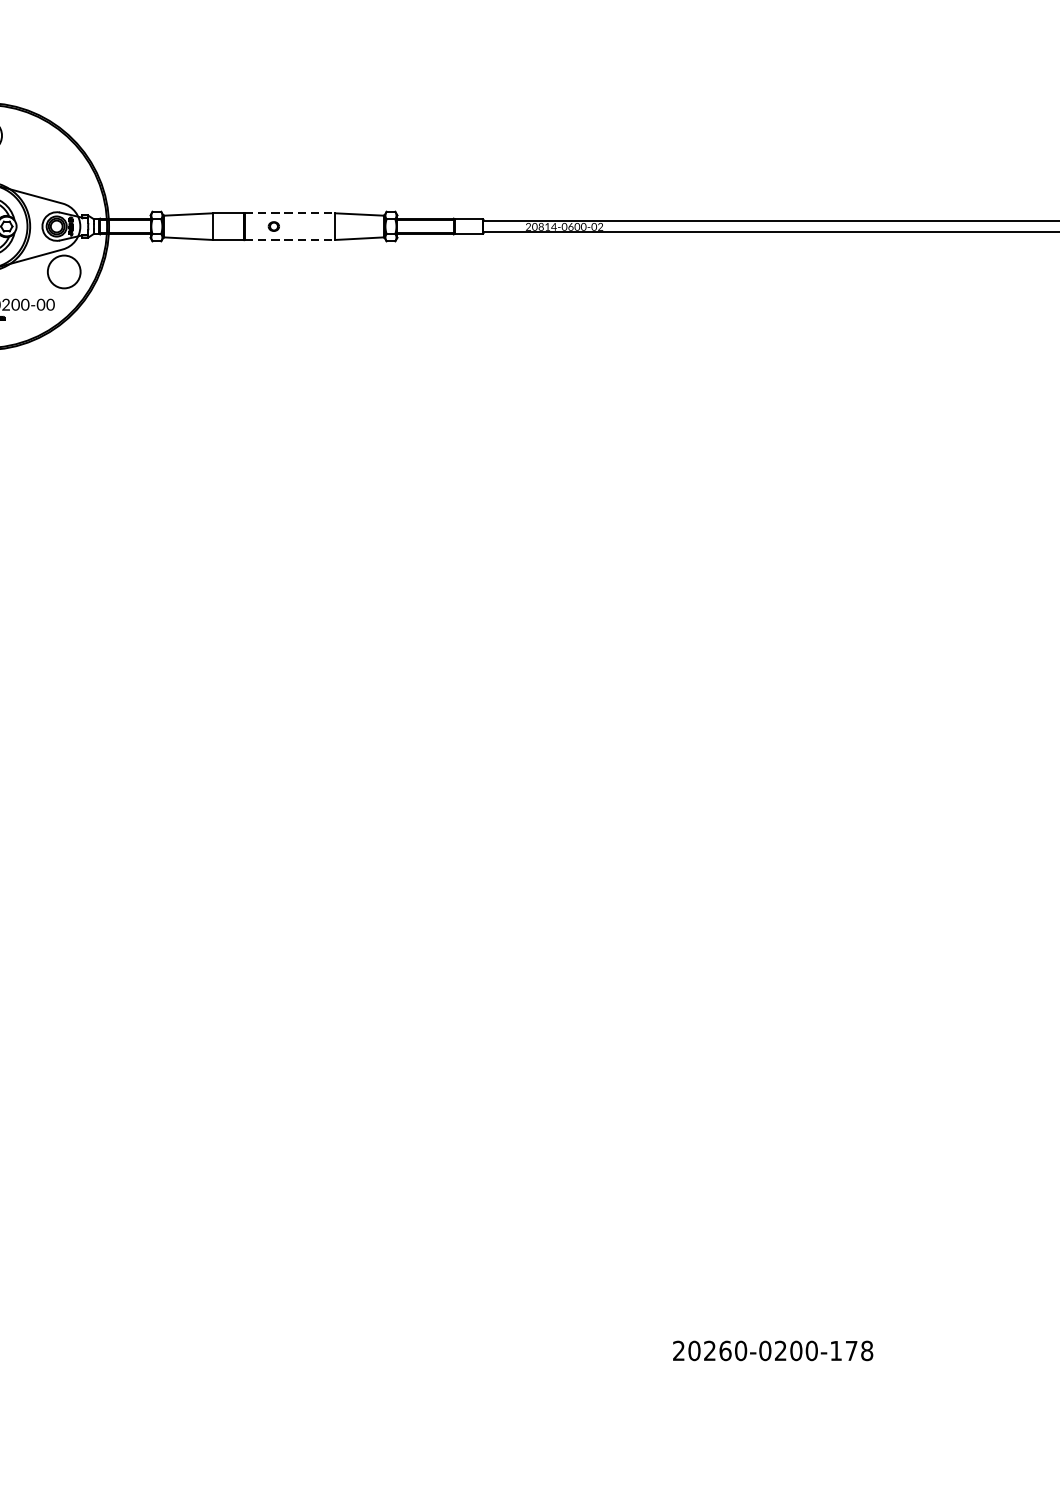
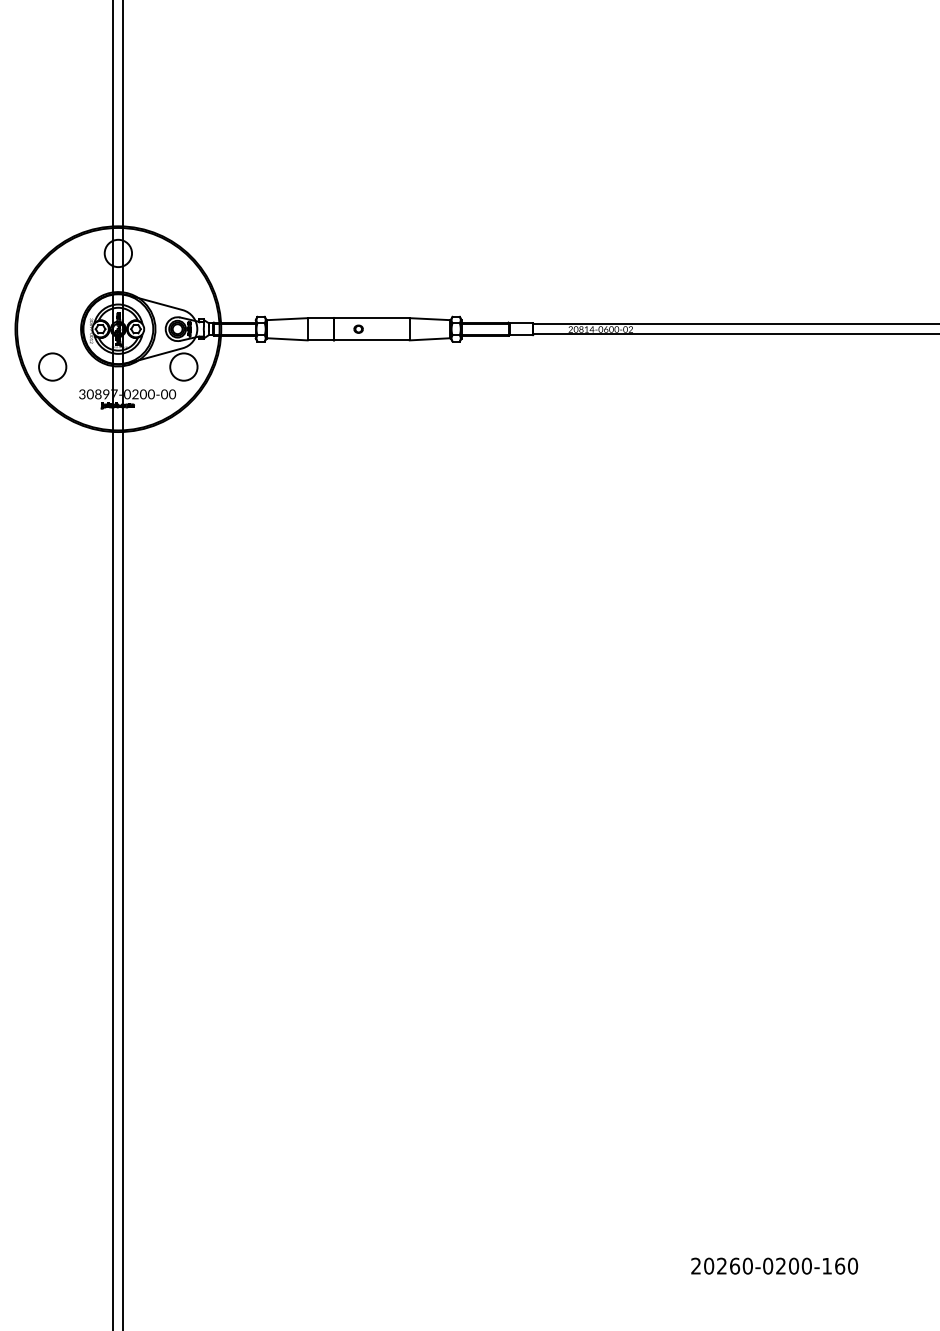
line: (290, 213) -> (372, 318), dashed -> solid
line: (290, 240) -> (372, 340), dashed -> solid
text: (859, 1350) -> (846, 1265), 20260-0200-178 -> 20260-0200-160

